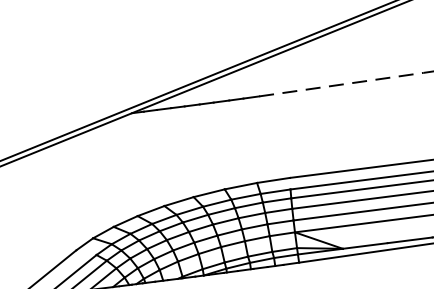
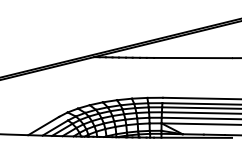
line: (342, 85) -> (193, 58), dashed -> solid

